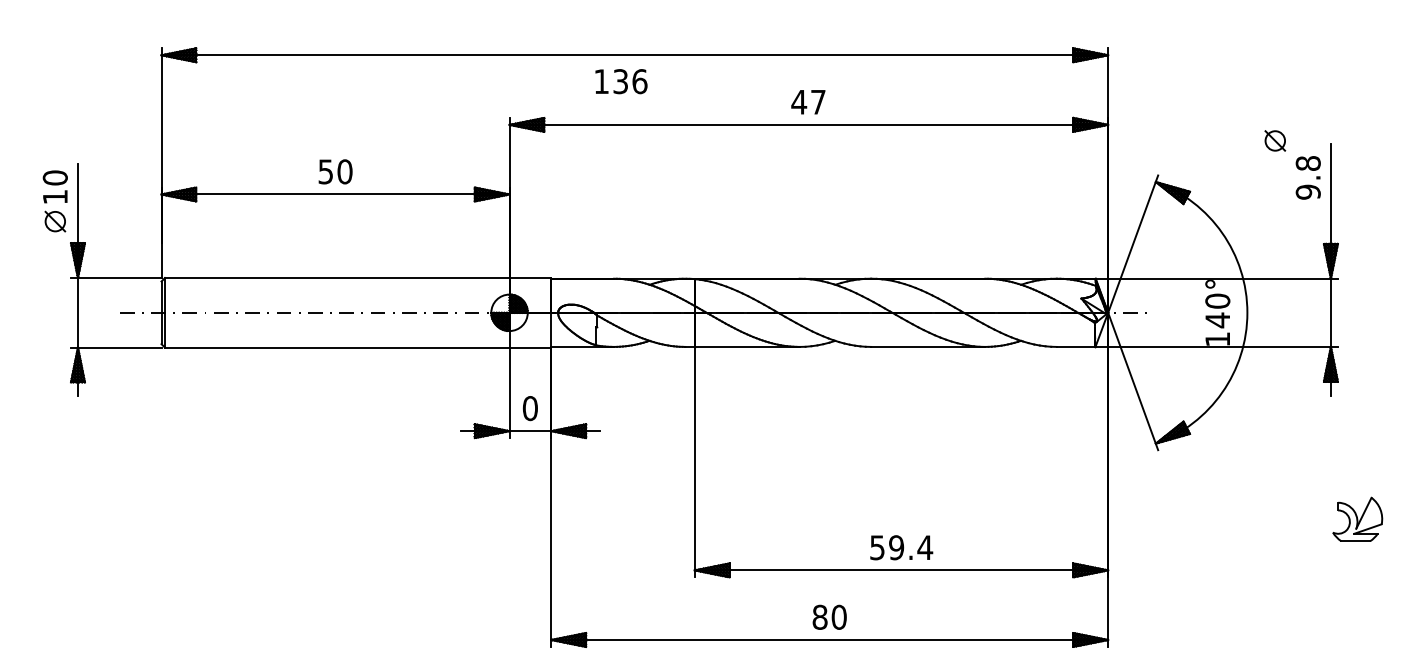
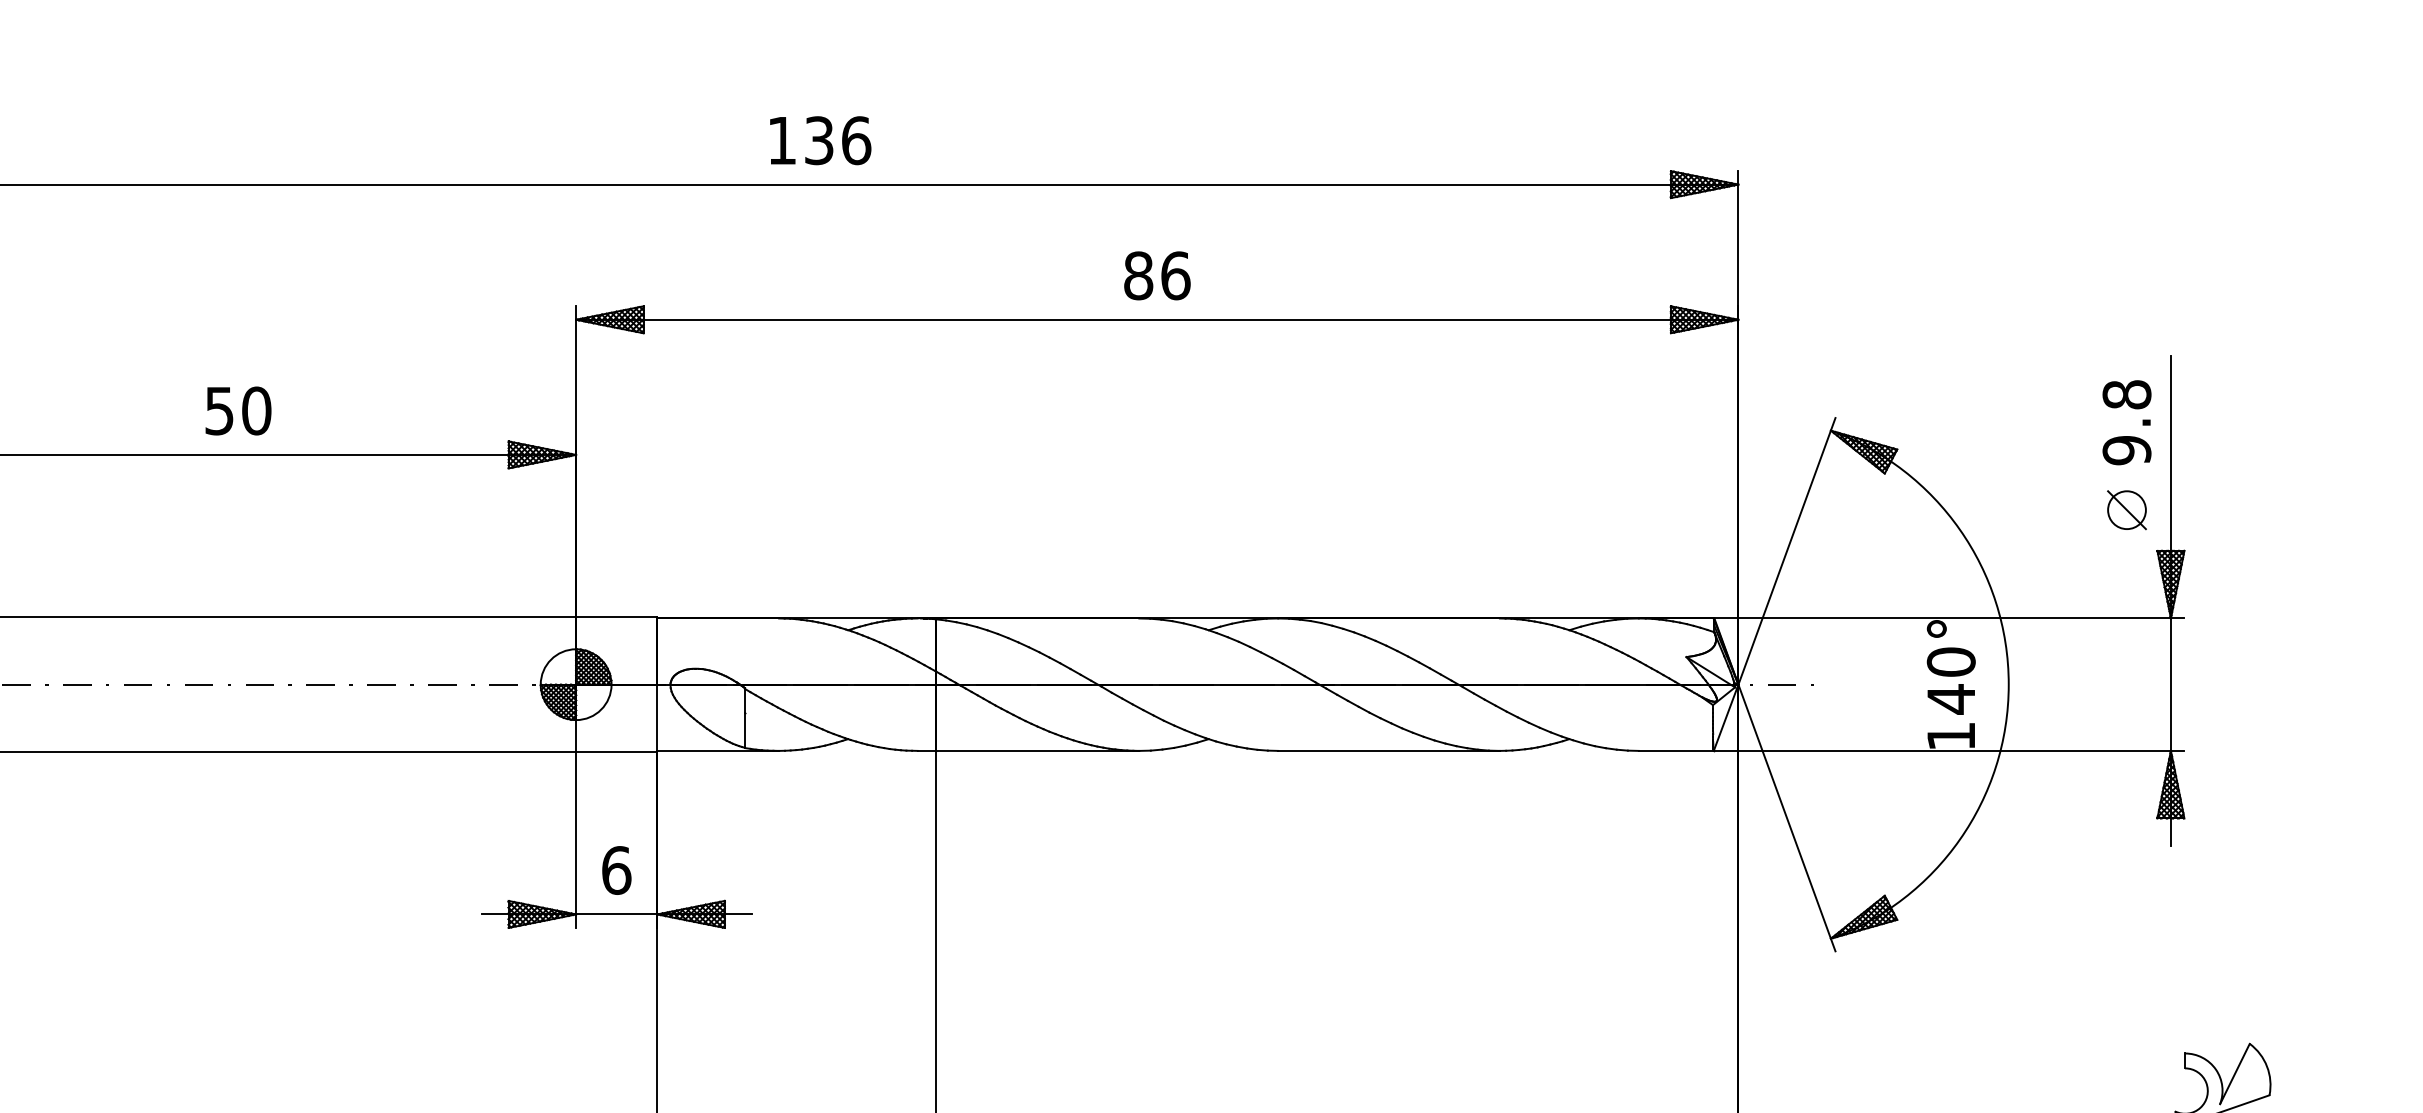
text: (621, 81) -> (820, 140), moved
text: (808, 101) -> (1156, 274), 47 -> 86
part: (1275, 140) -> (2127, 509), moved
text: (530, 408) -> (616, 870), 0 -> 6

